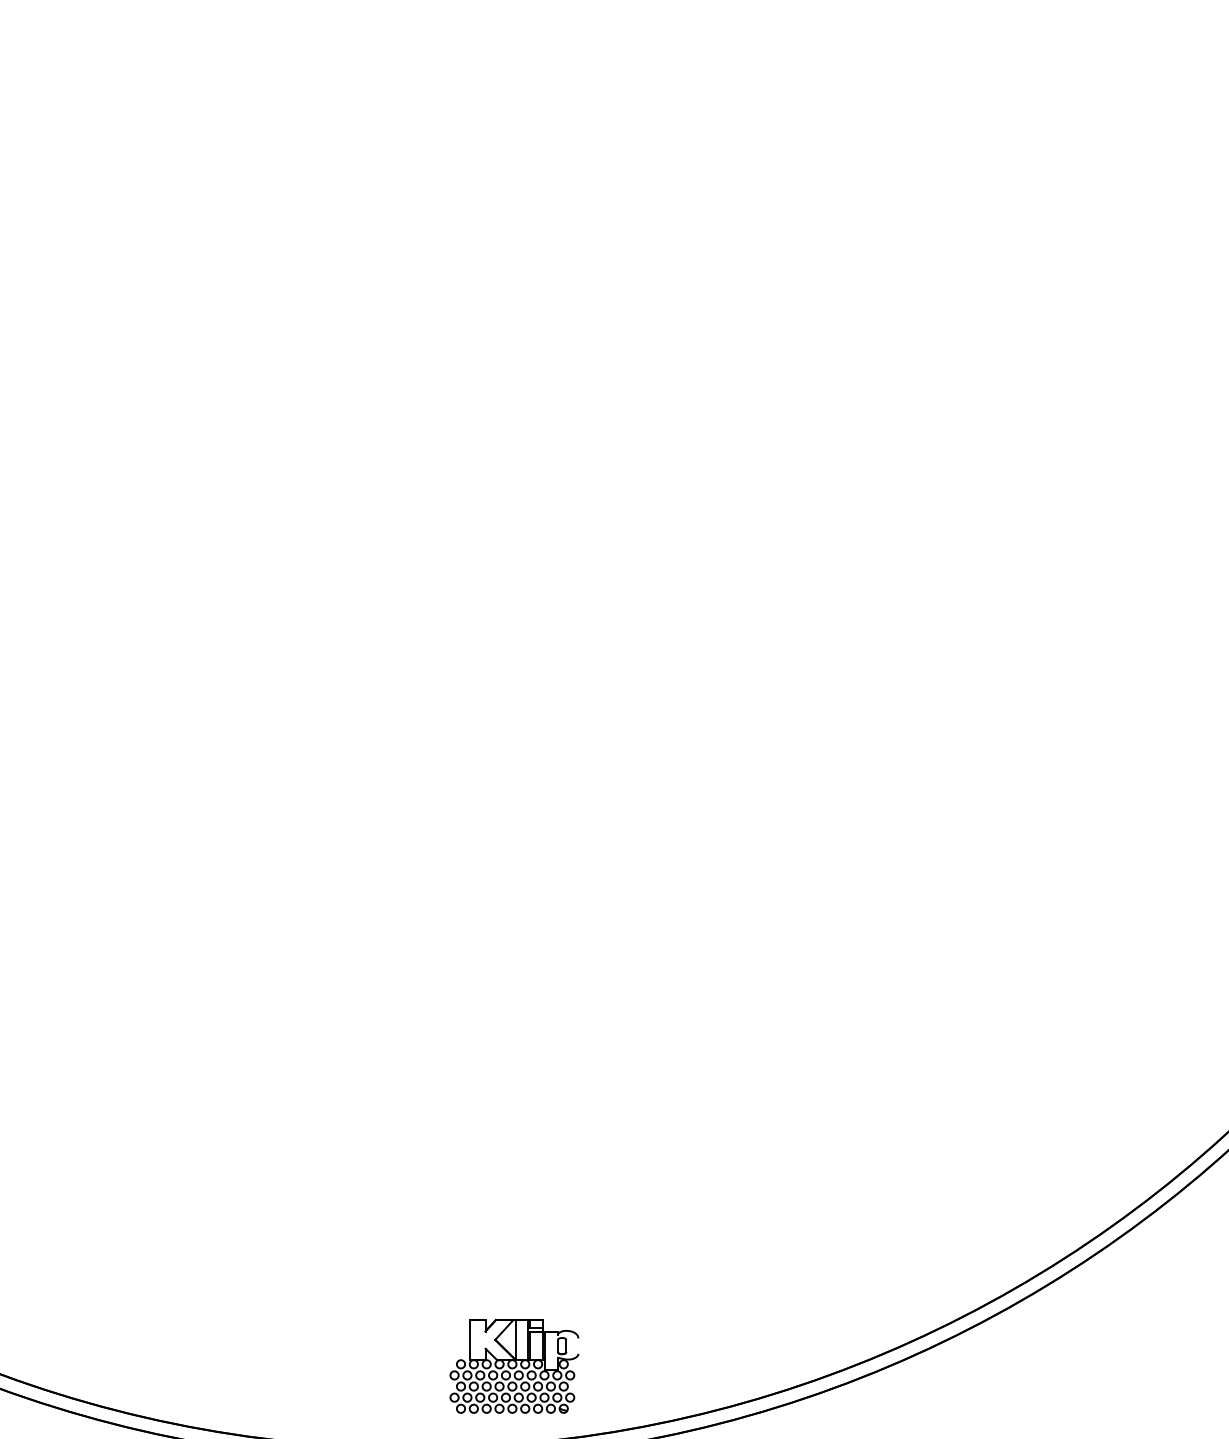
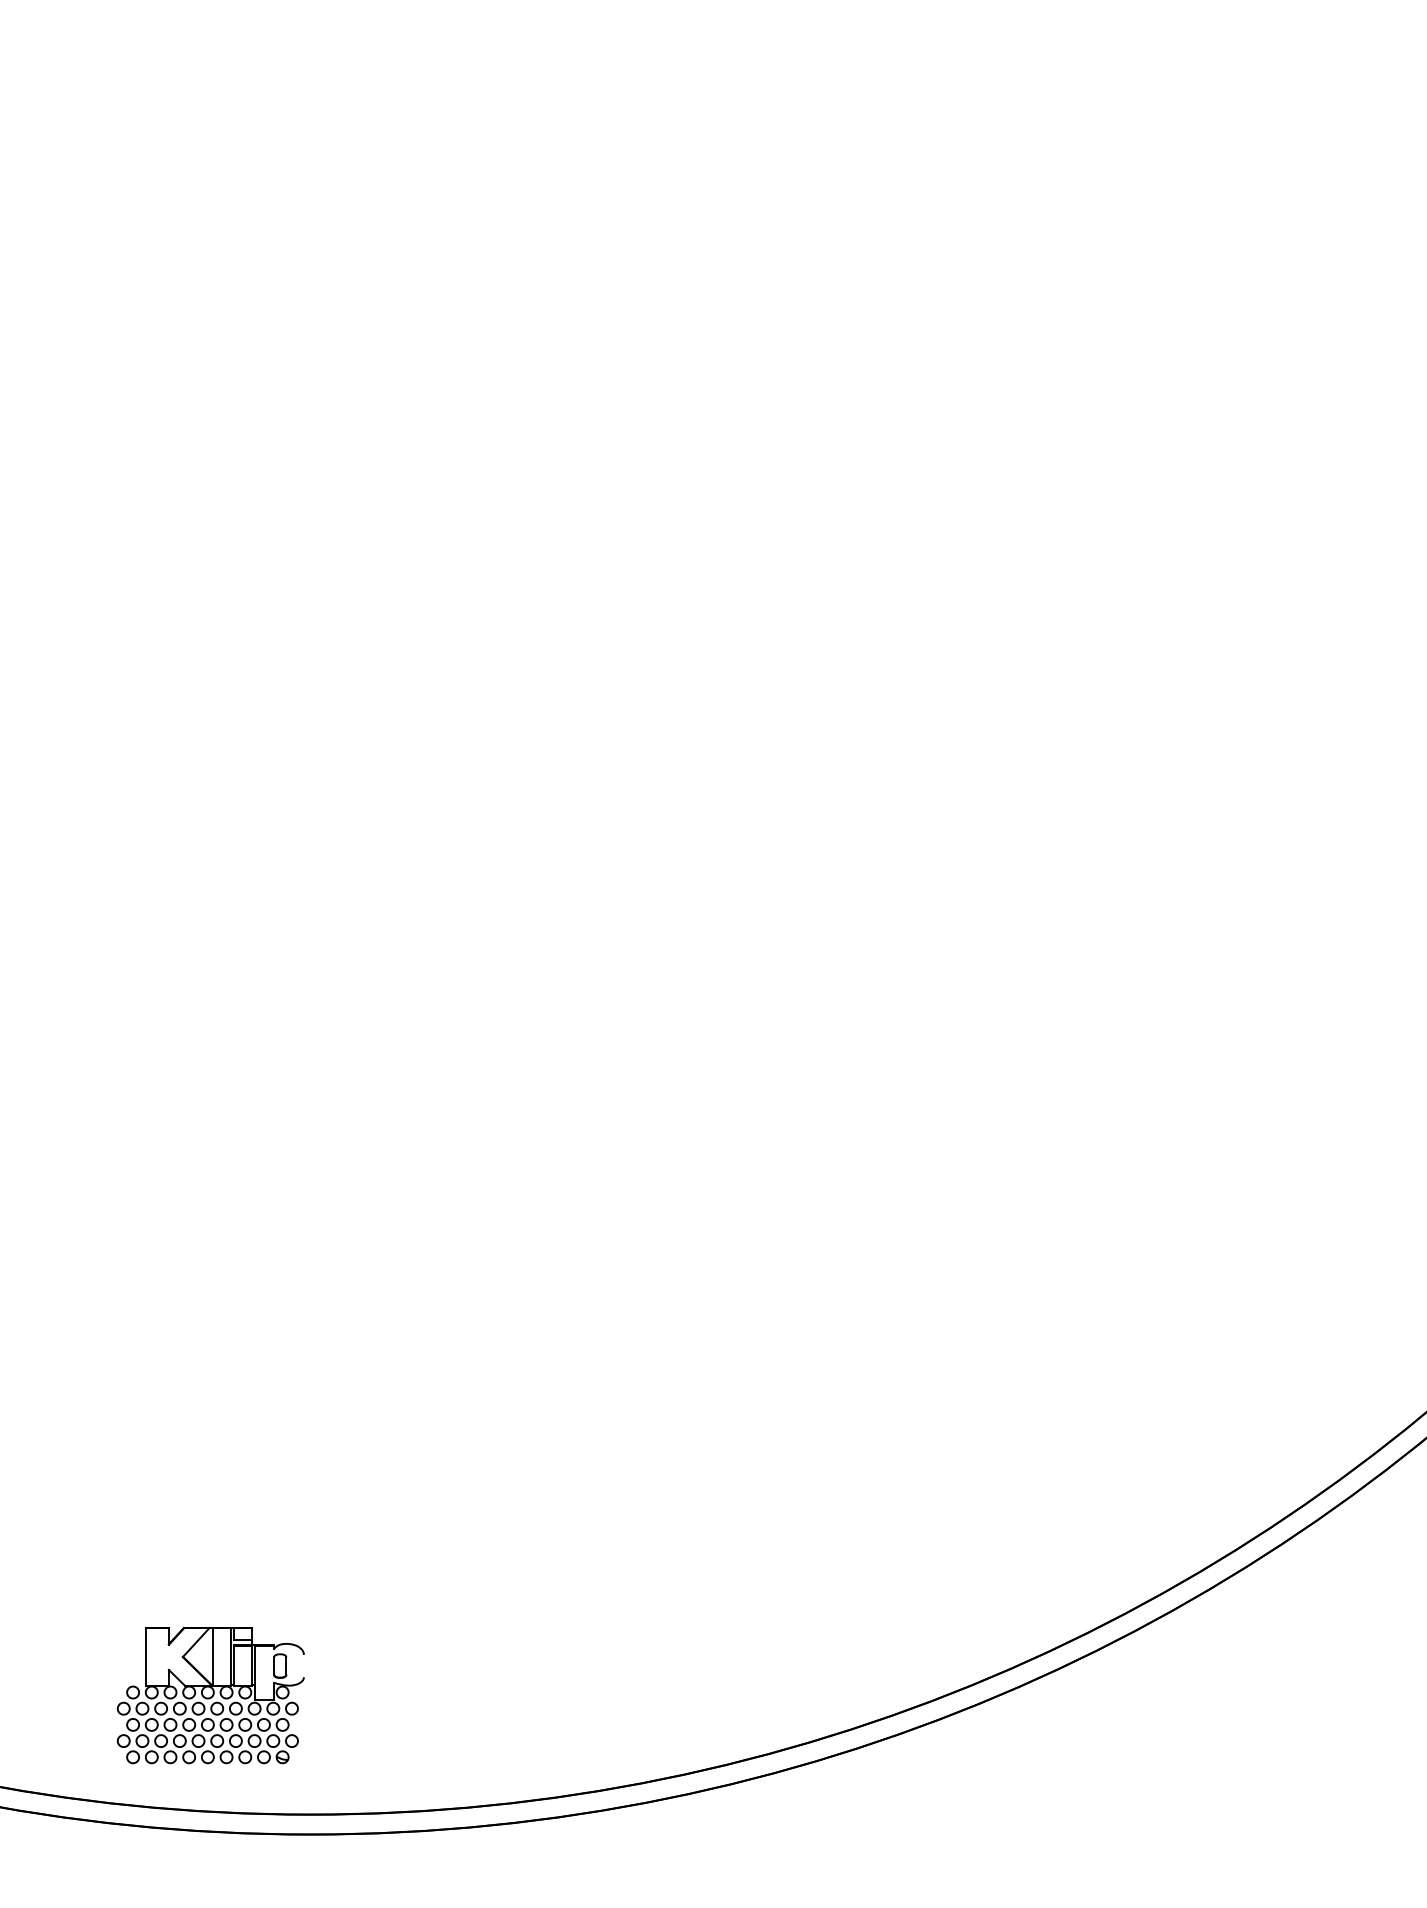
part: (514, 1365) -> (210, 1694), moved

